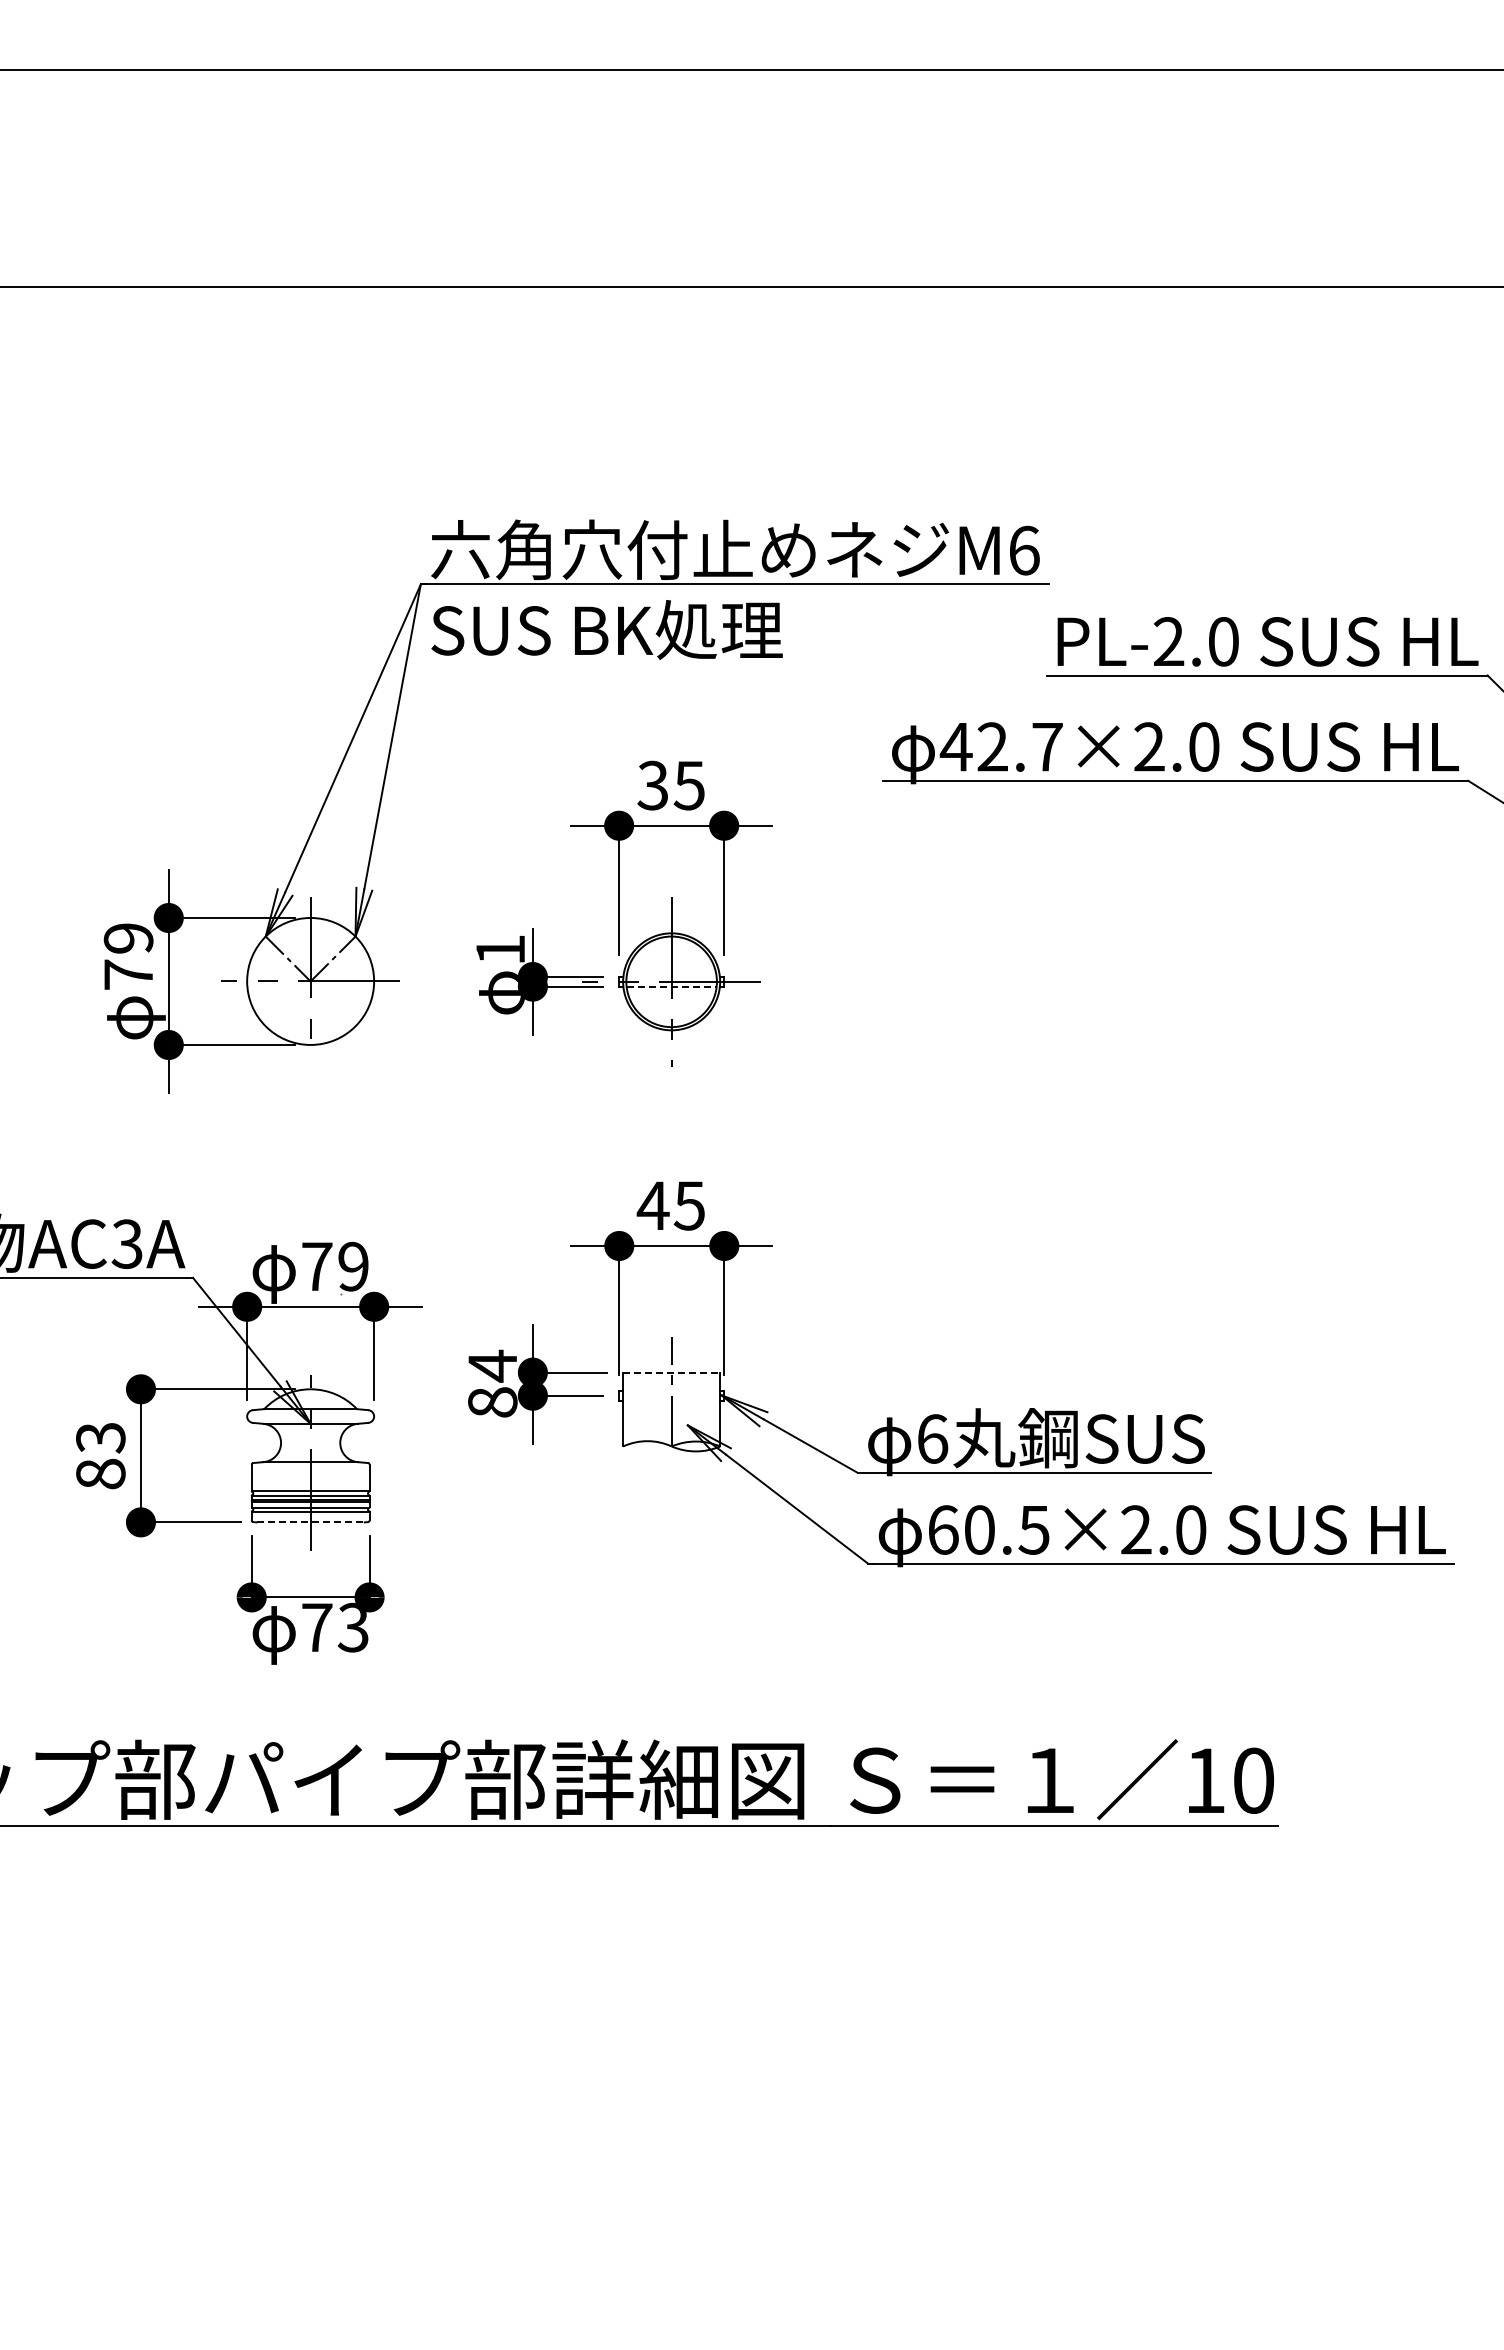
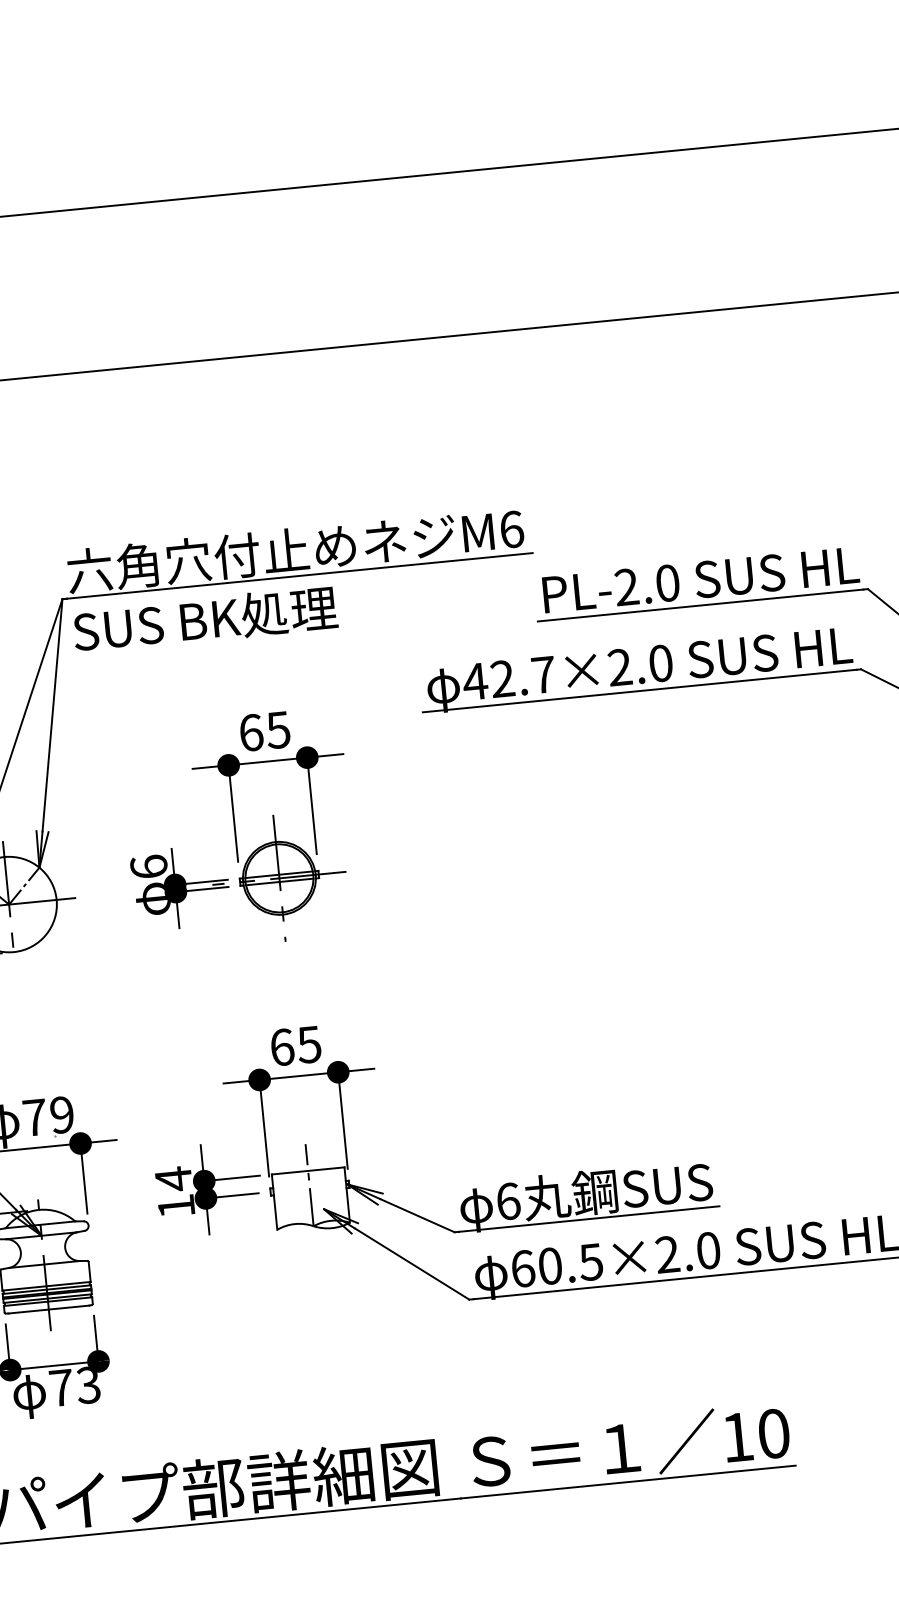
text: (652, 785) -> (250, 732), 35 -> 65
text: (500, 949) -> (148, 866), 1 -> 6
line: (671, 977) -> (279, 875), added
line: (672, 986) -> (280, 881), dashed -> solid
text: (652, 1205) -> (281, 1047), 45 -> 65
line: (671, 1372) -> (308, 1170), dashed -> solid
text: (492, 1402) -> (176, 1206), 84 -> 14
line: (311, 1522) -> (49, 1309), dashed -> solid

